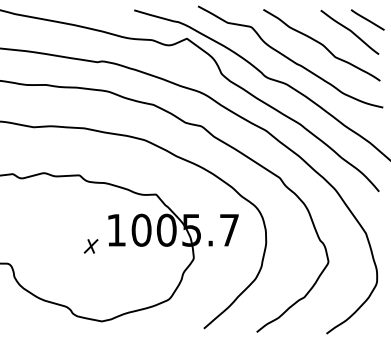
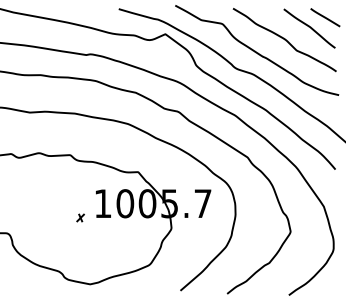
part: (90, 246) -> (80, 218), size x0.6

